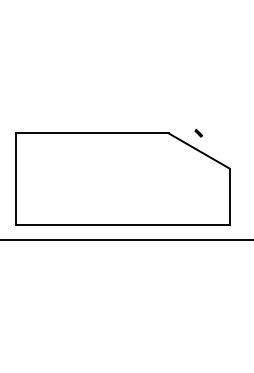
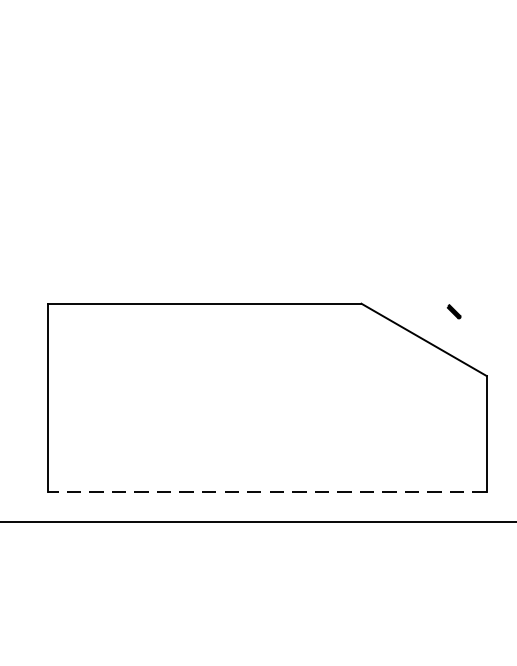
part: (198, 133) -> (453, 312), moved
line: (122, 225) -> (267, 492), solid -> dashed

